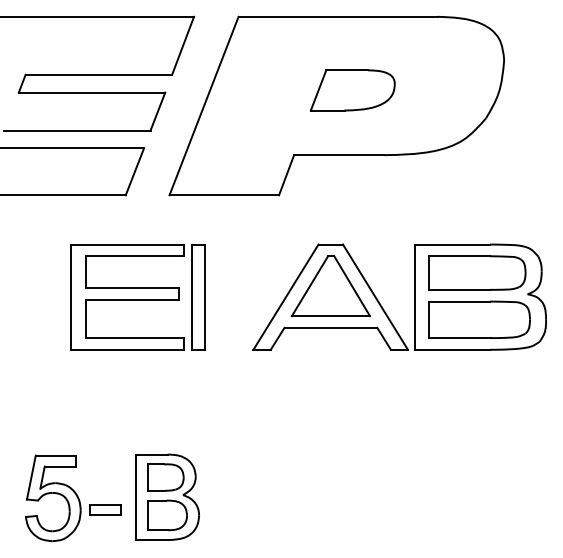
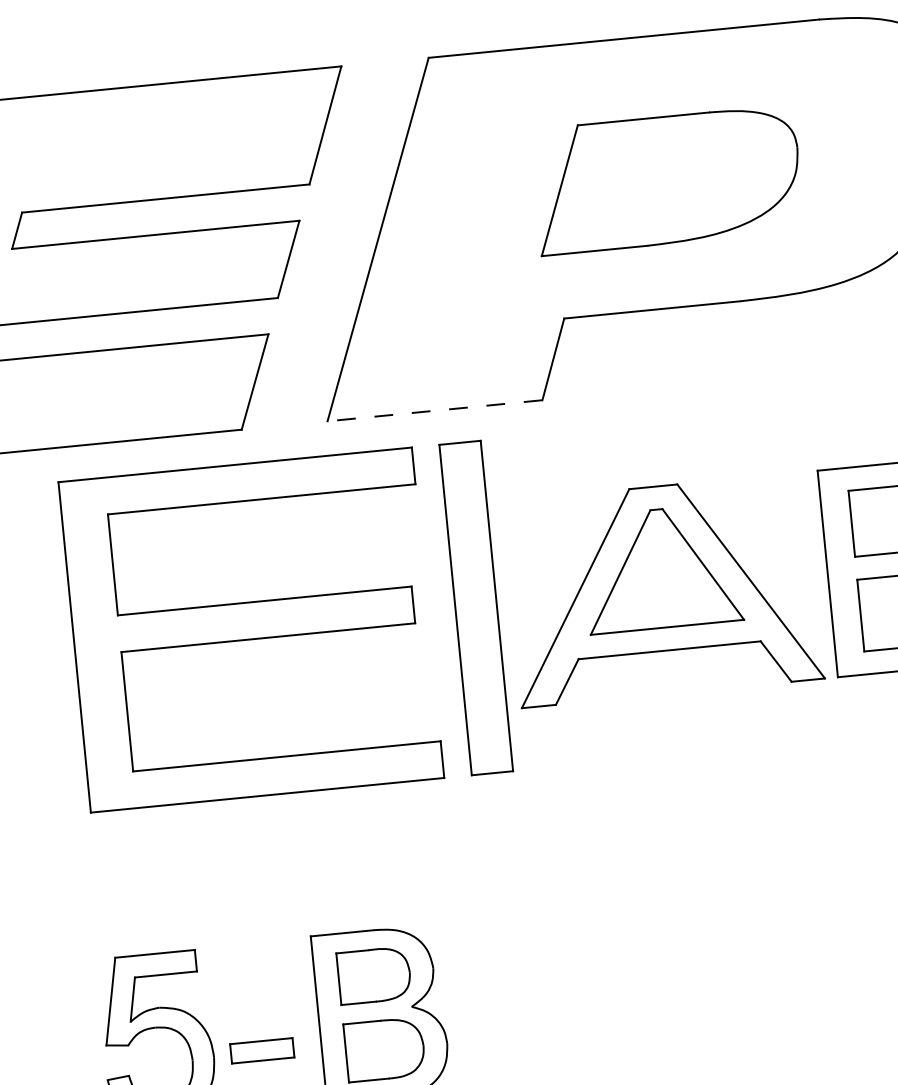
part: (352, 90) -> (666, 180), size x1.6
line: (224, 195) -> (435, 411), solid -> dashed
part: (137, 297) -> (284, 627), size x1.6

